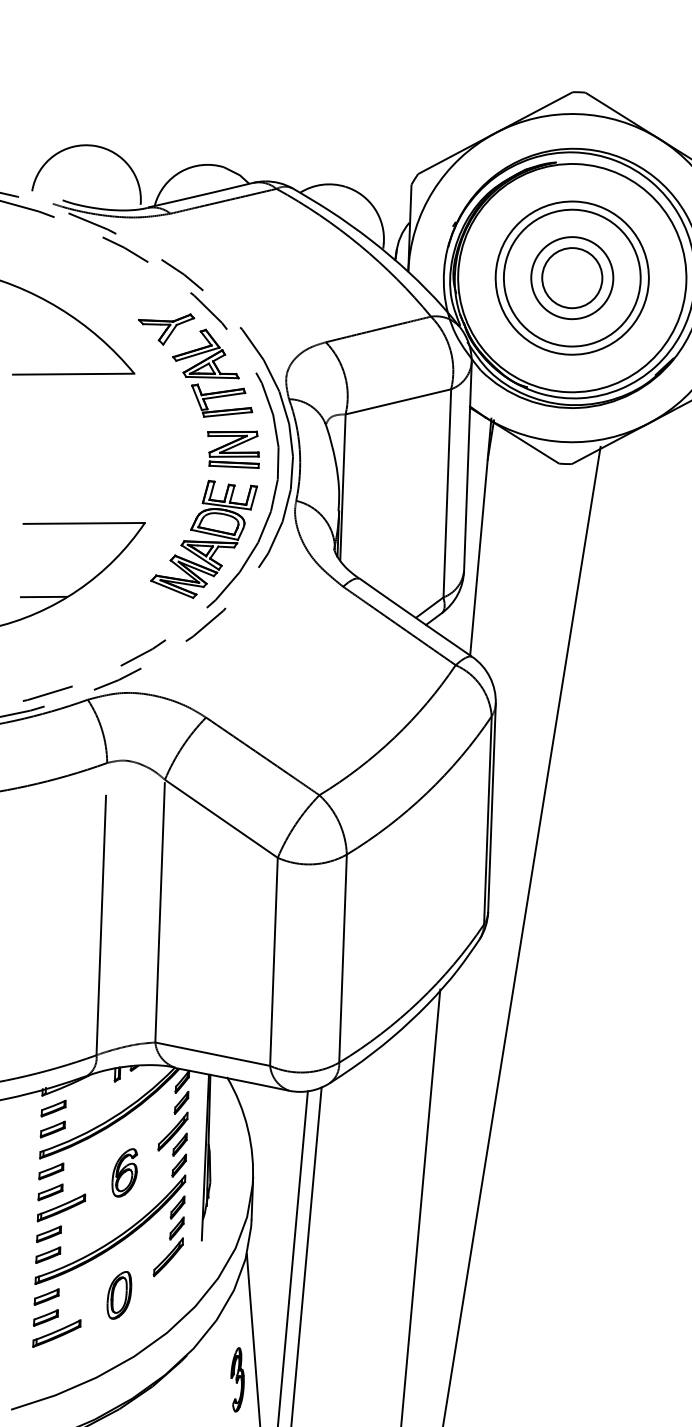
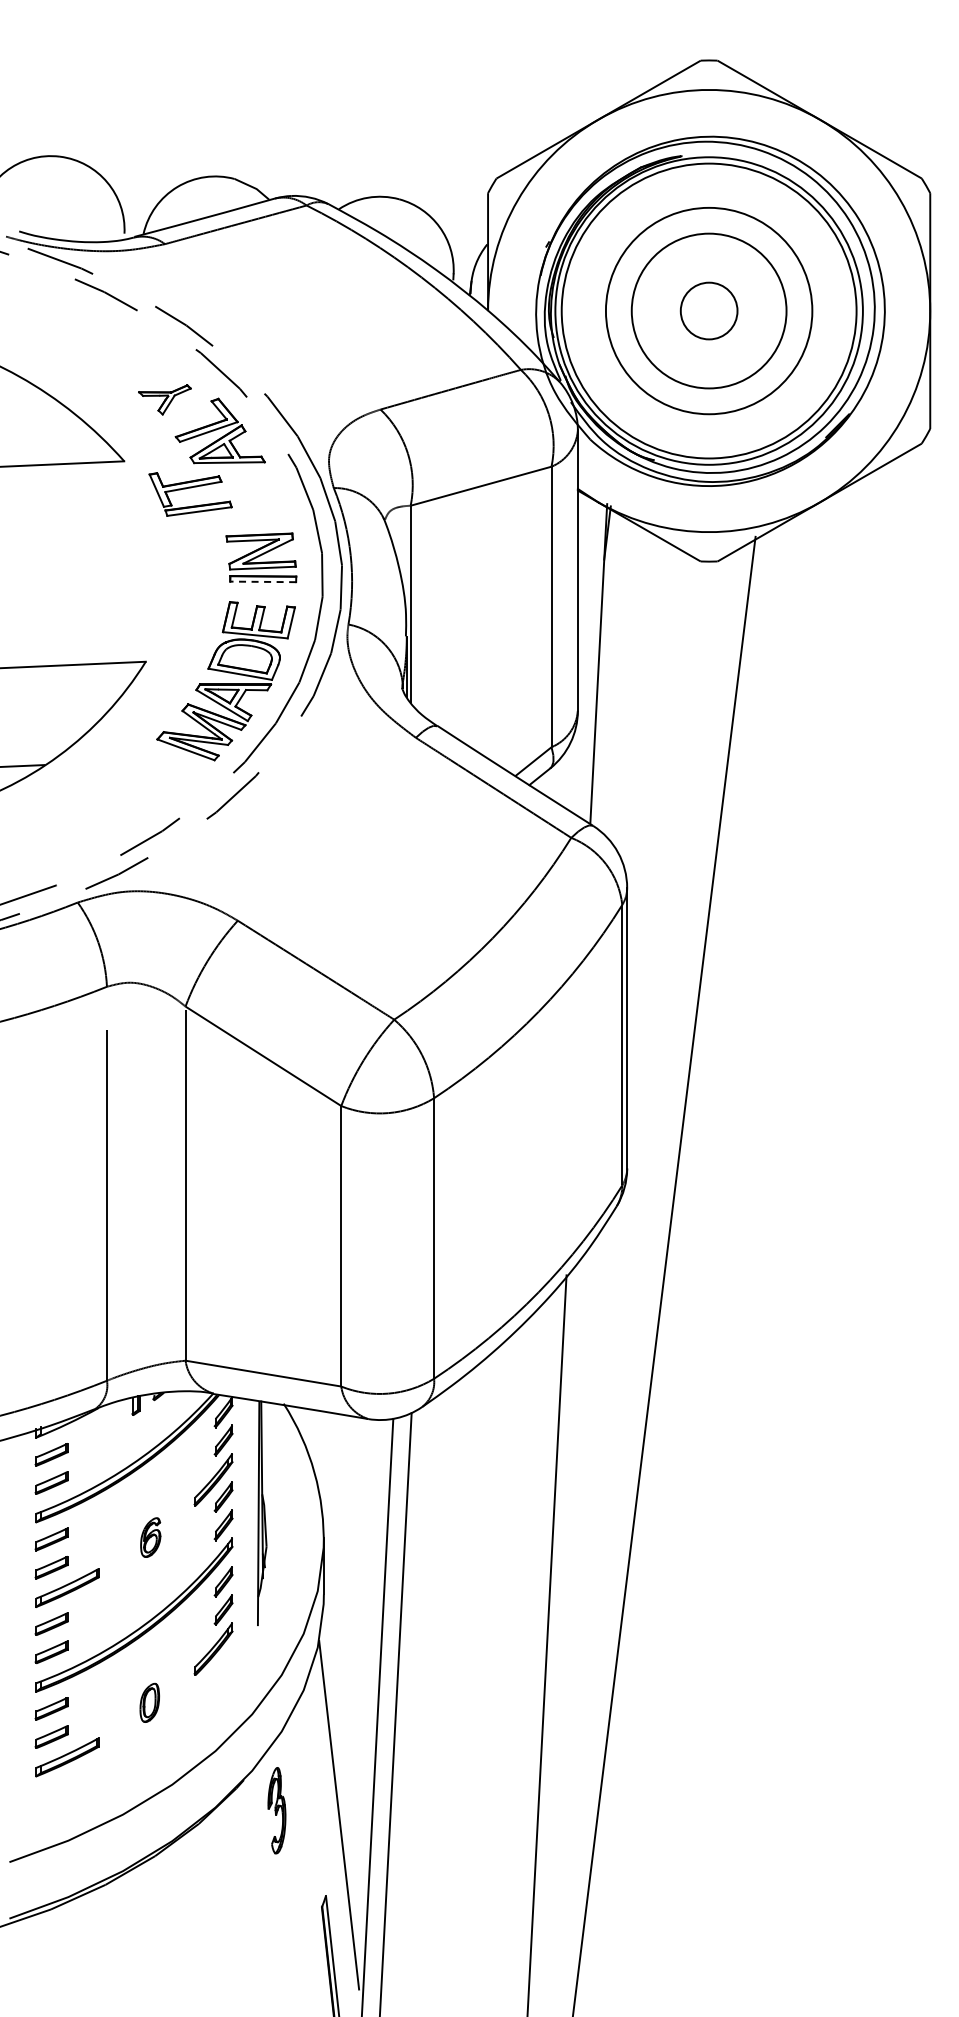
circle: (571, 277) -> (708, 310), size x0.7
circle: (571, 277) -> (708, 310), size x1.4
circle: (572, 277) -> (709, 310), size x1.6
part: (165, 328) -> (164, 399), size x0.7
part: (221, 401) -> (190, 494), moved
line: (234, 466) -> (263, 581), solid -> dashed
part: (124, 1172) -> (150, 1537), size x0.6
part: (119, 1295) -> (149, 1702), size x0.6
part: (237, 1379) -> (276, 1810), moved

